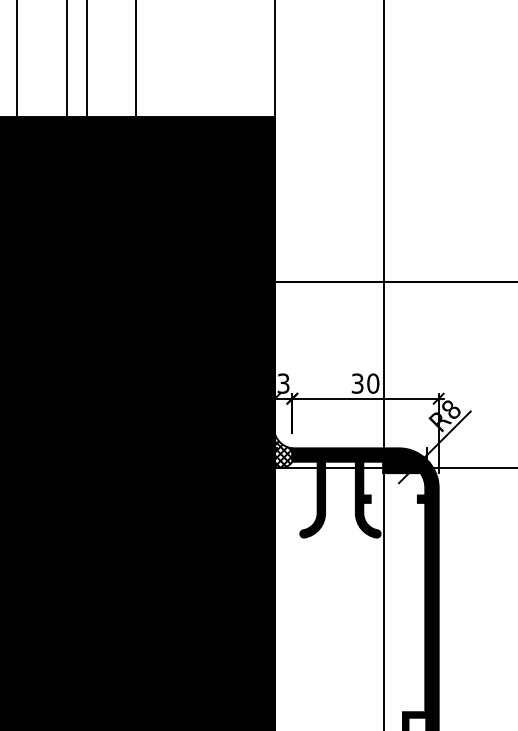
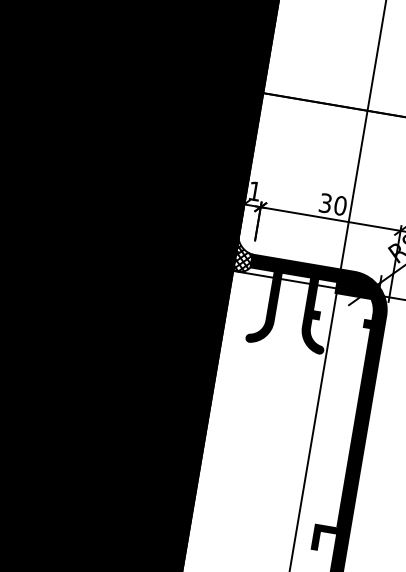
text: (283, 383) -> (254, 191), 3 -> 1

